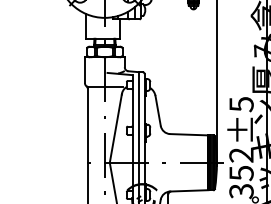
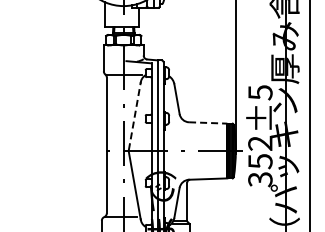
line: (115, 128) -> (134, 116), solid -> dashed
line: (189, 134) -> (208, 122), solid -> dashed

